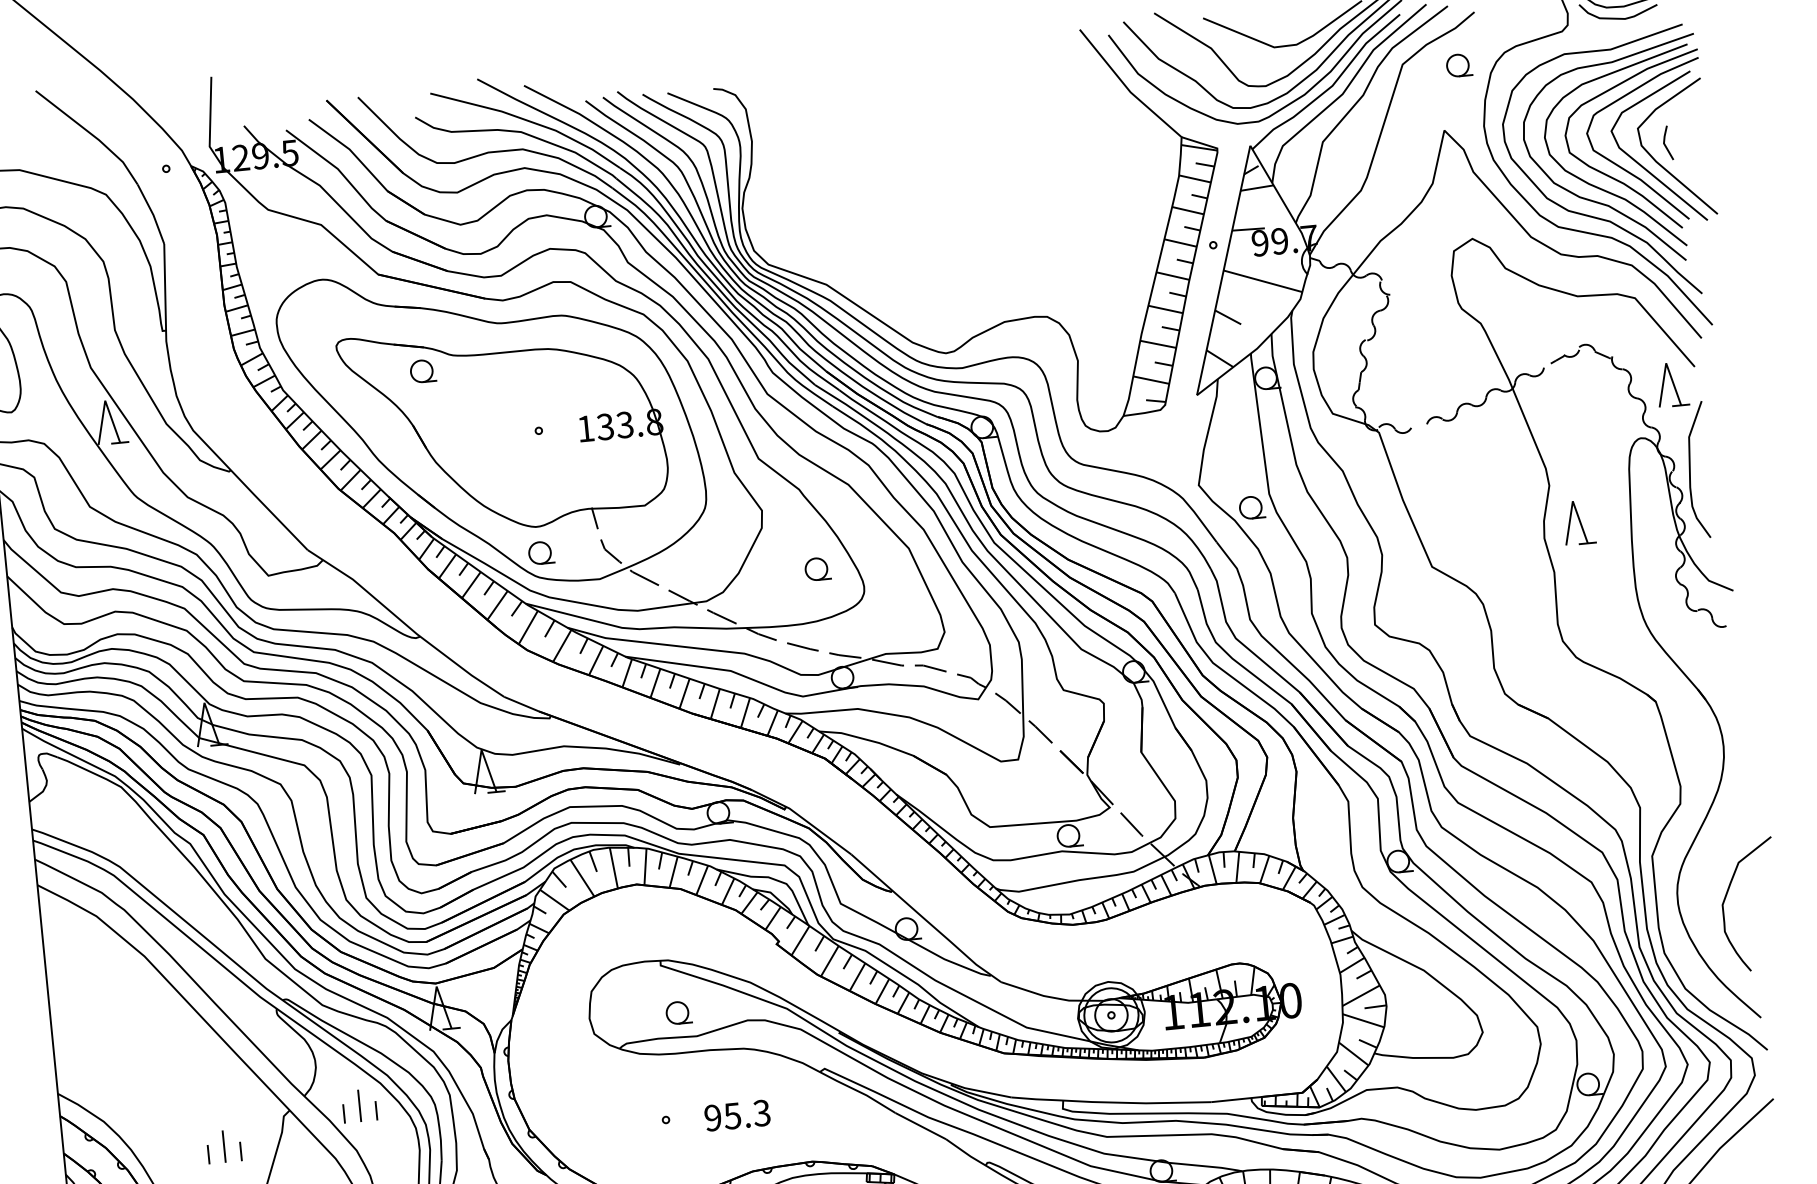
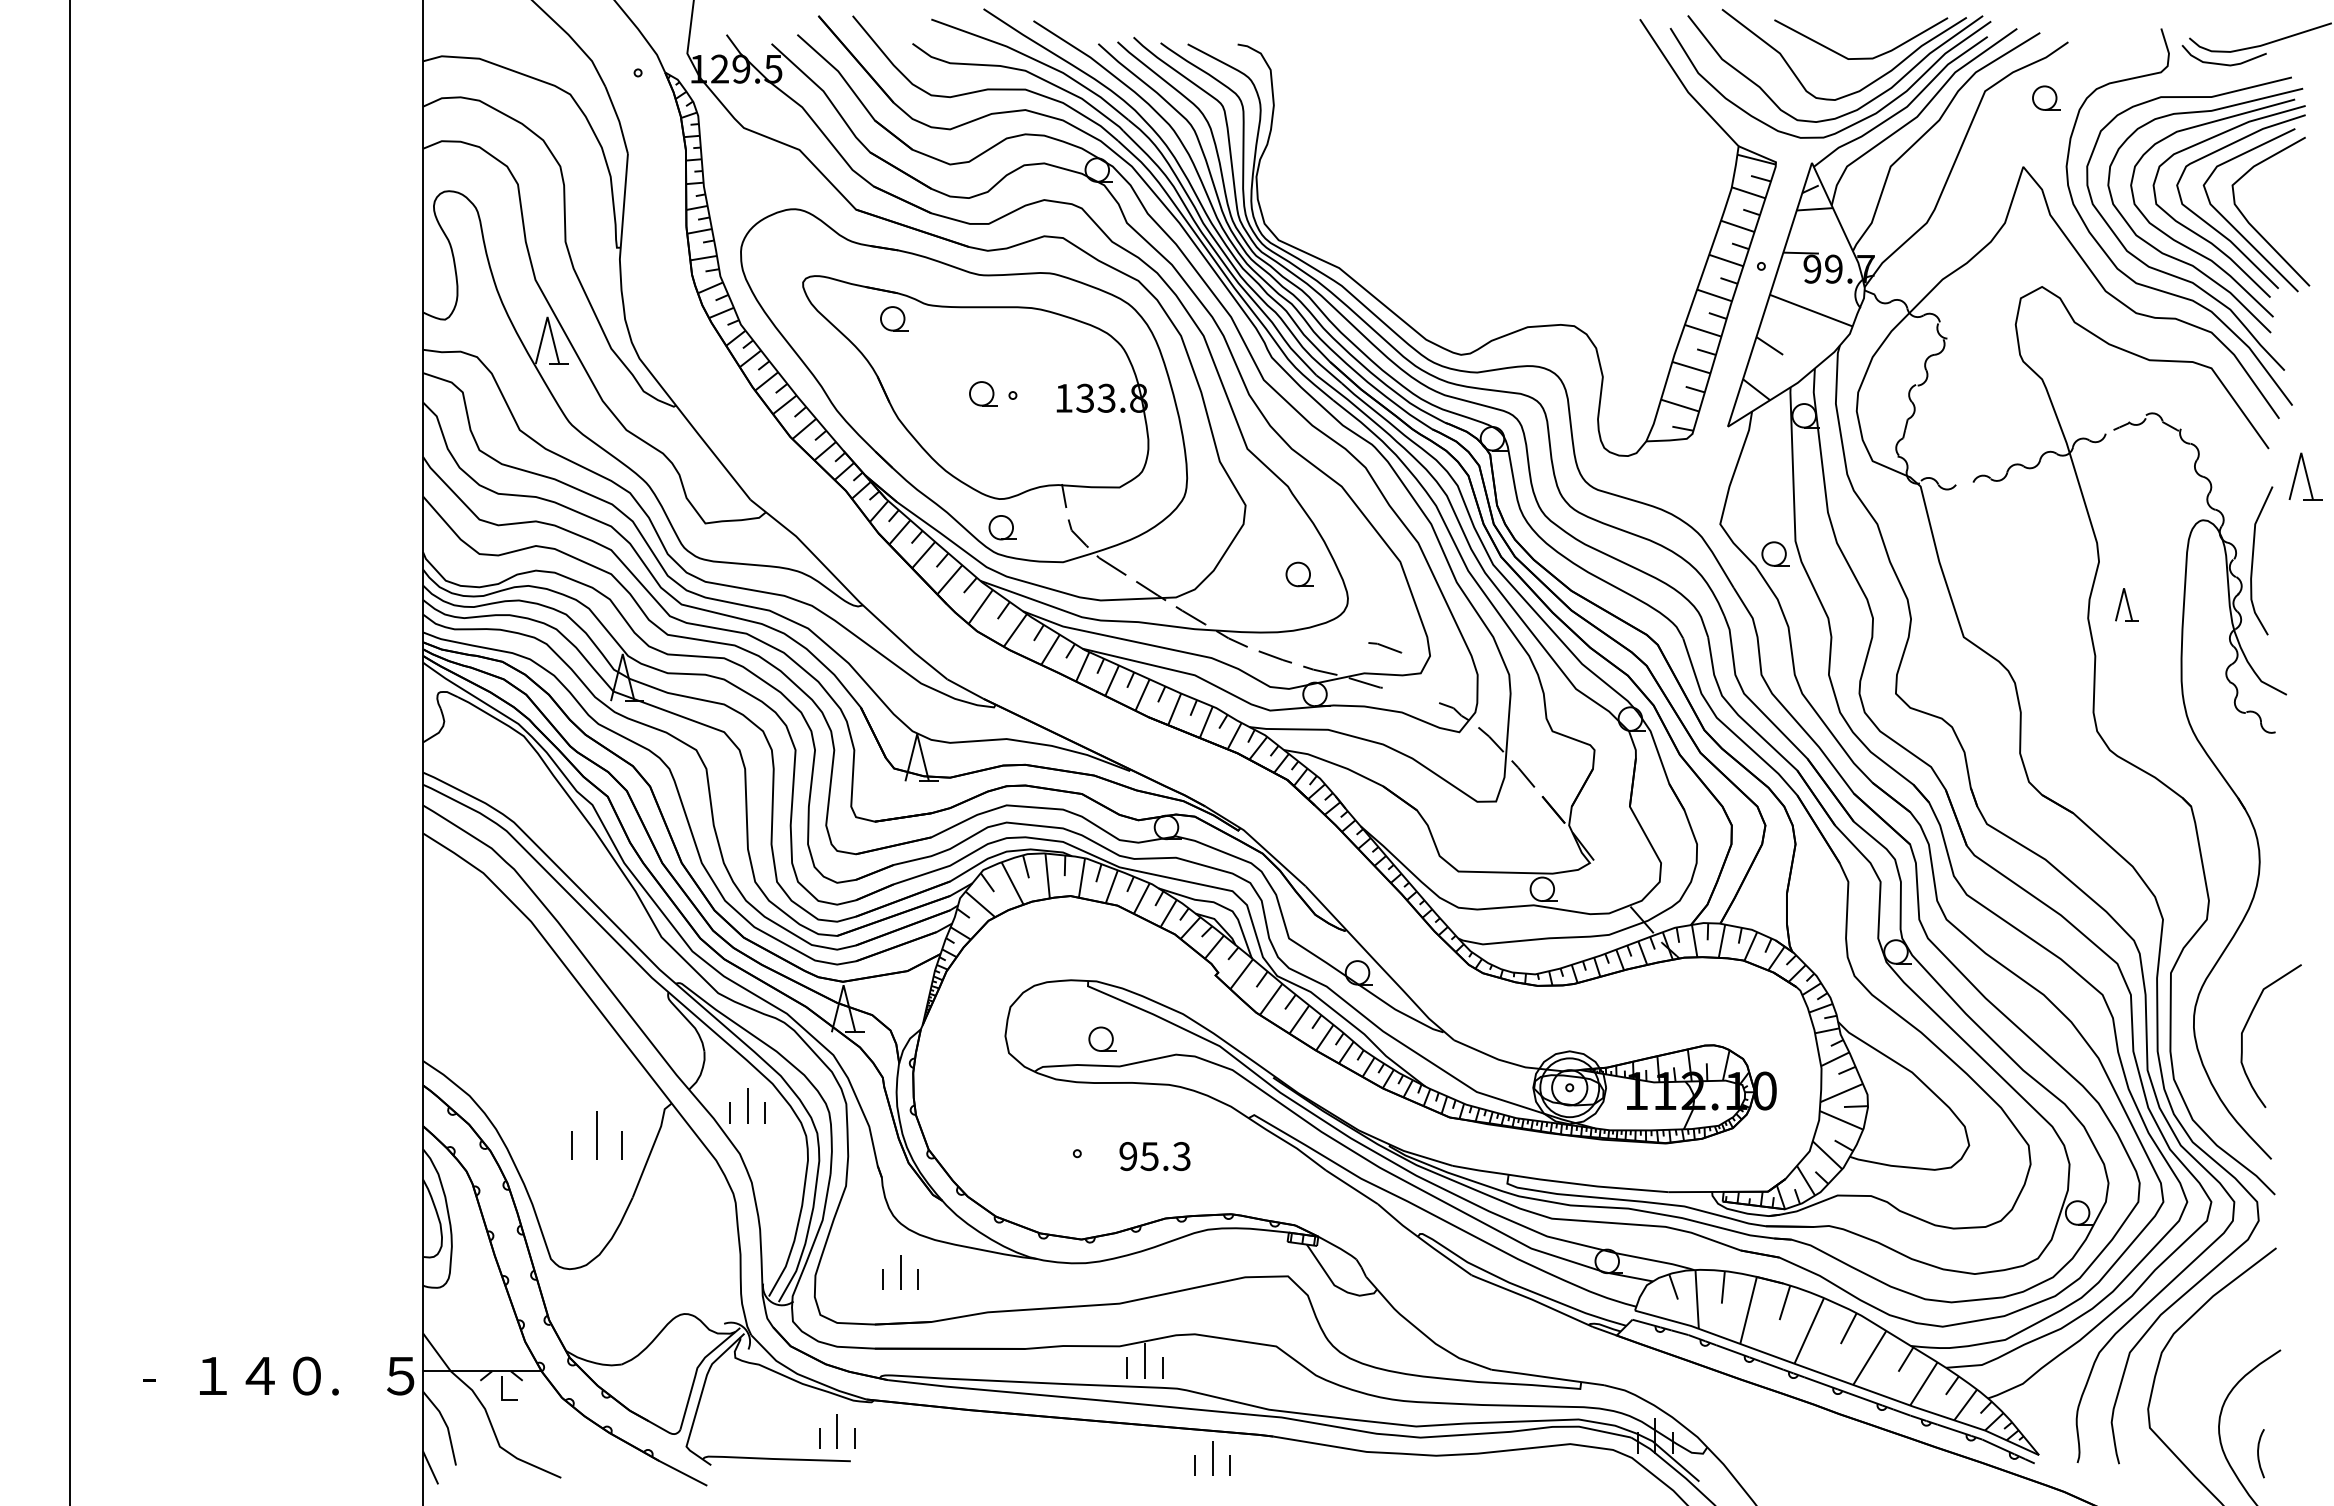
line: (1666, 145) -> (2261, 206), removed
part: (1672, 384) -> (2305, 476), moved
part: (511, 431) -> (983, 393), added
part: (1578, 522) -> (2126, 604), size x0.7
part: (930, 668) -> (1385, 647), moved
line: (1131, 824) -> (1611, 883), removed
part: (223, 1146) -> (596, 1135), size x1.4

